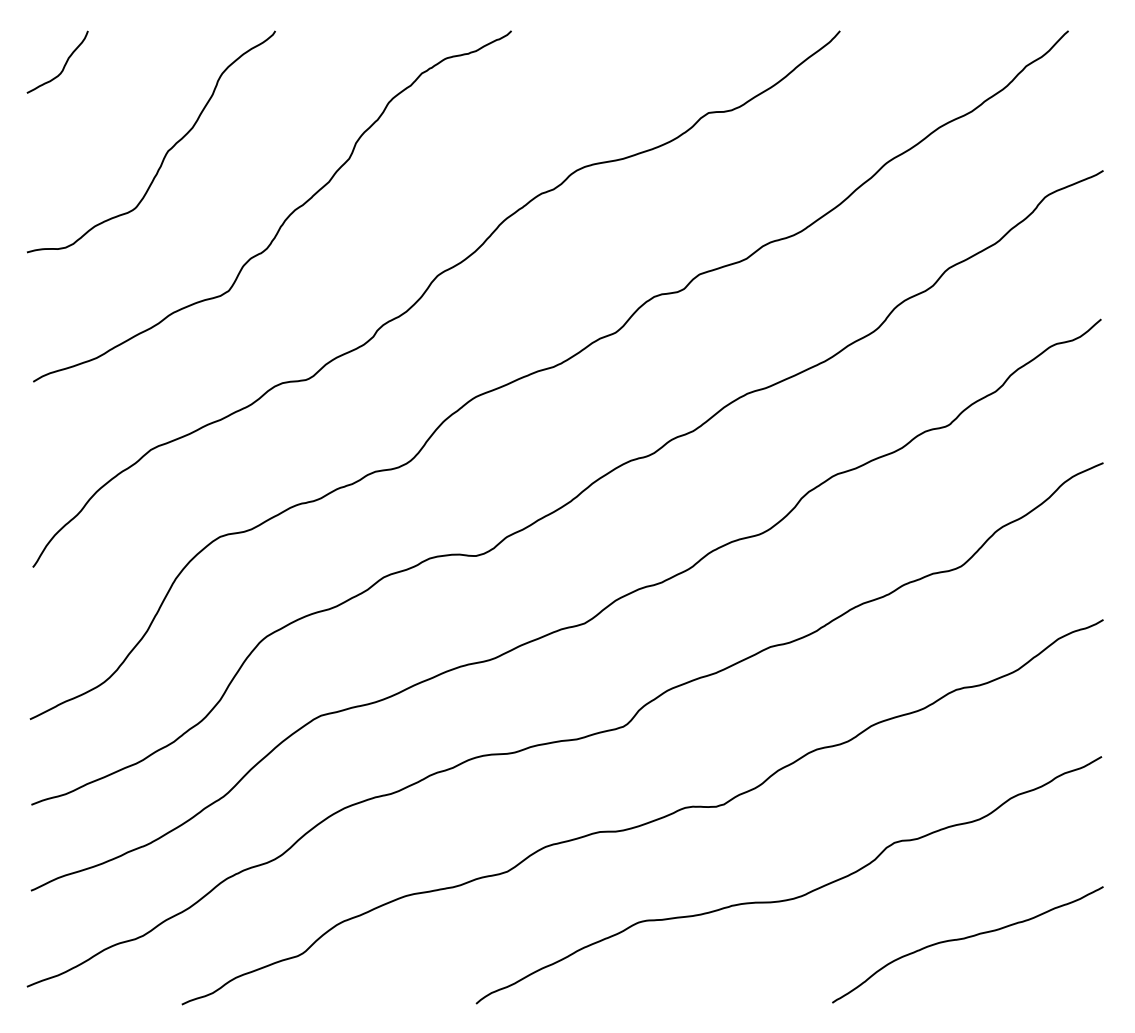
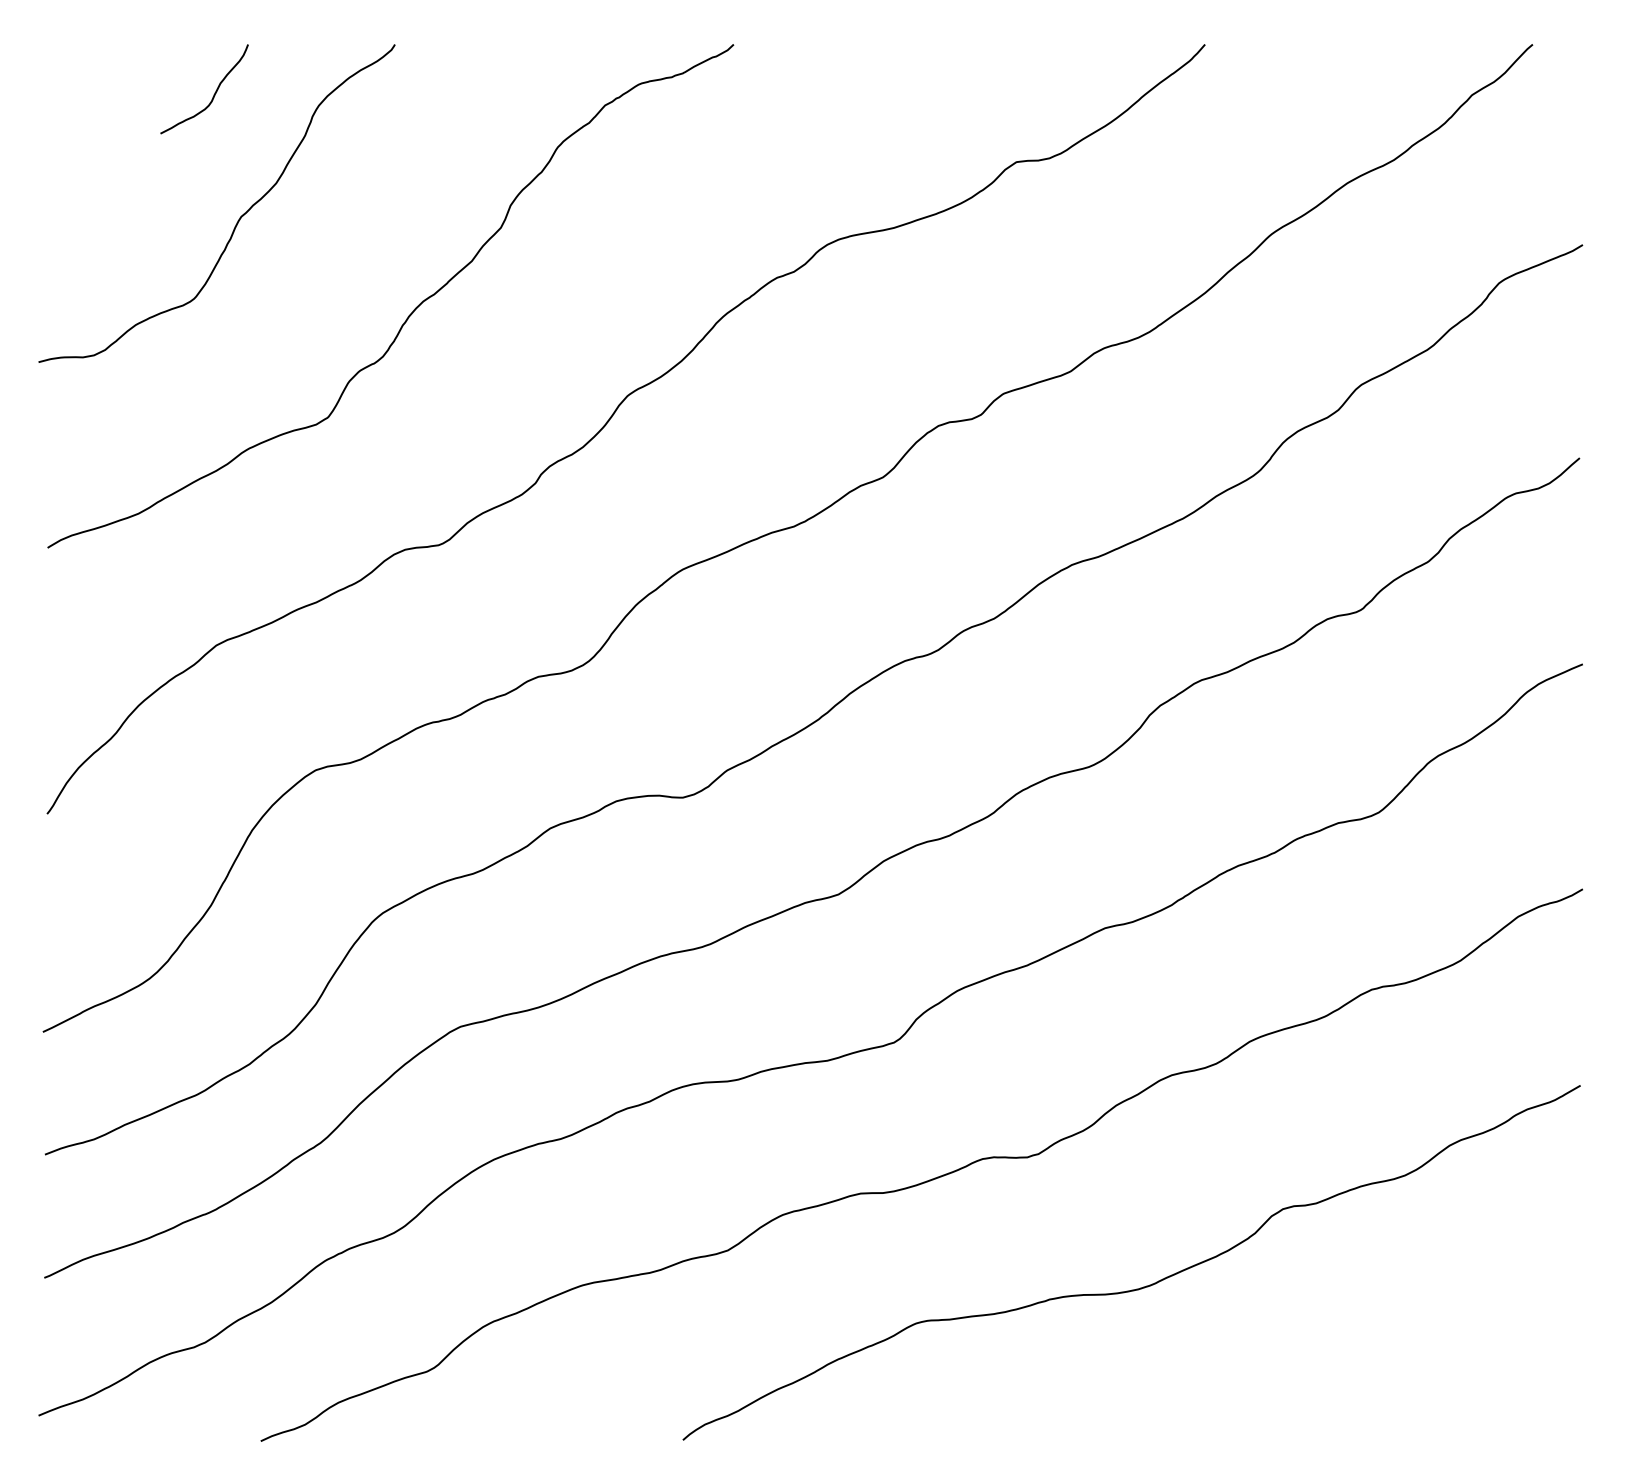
curve: (64, 64) -> (214, 92), moved
curve: (964, 939) -> (1383, 1347), removed

